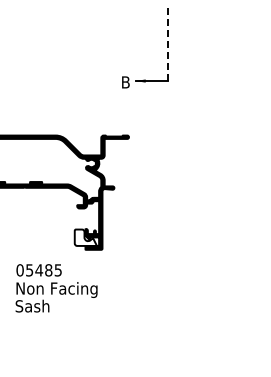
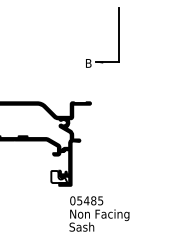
line: (167, 43) -> (119, 34), dashed -> solid
text: (56, 288) -> (99, 214), moved

